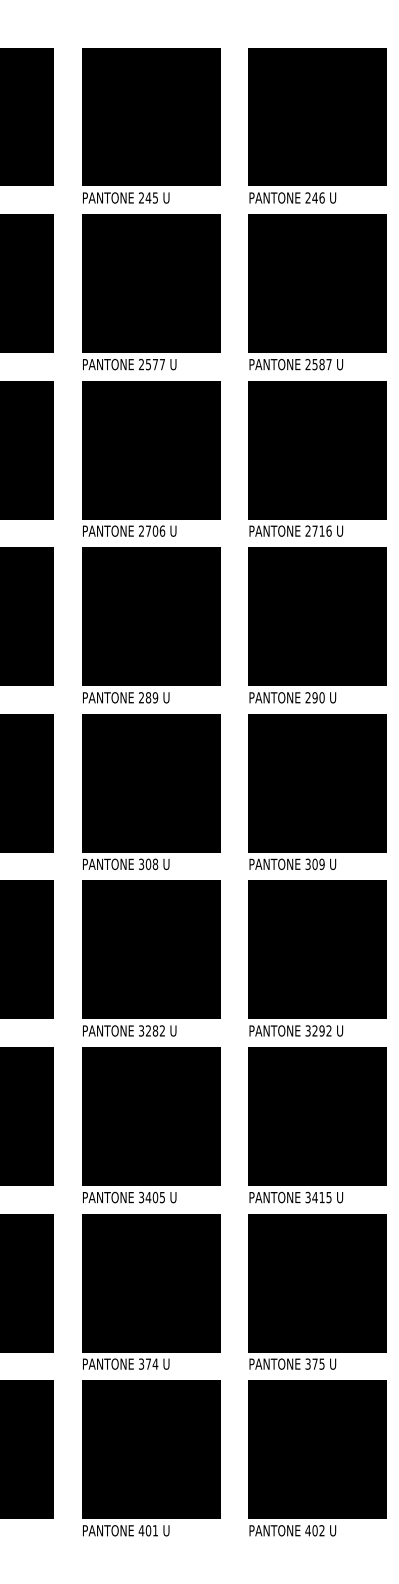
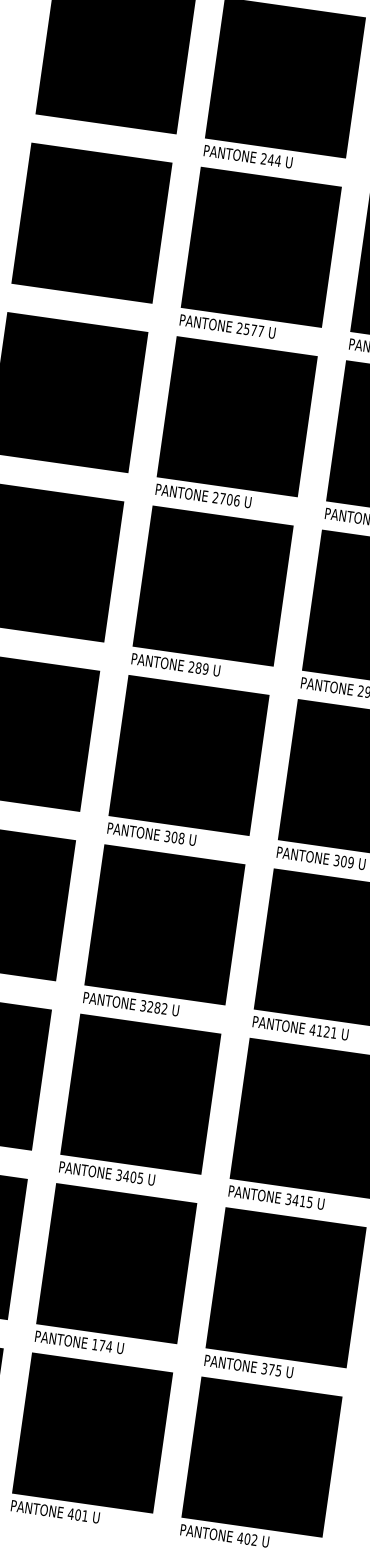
text: (155, 197) -> (278, 160), 245 -> 244
text: (318, 1030) -> (323, 1031), 3292 -> 4121
text: (141, 1363) -> (95, 1343), 374 -> 174

